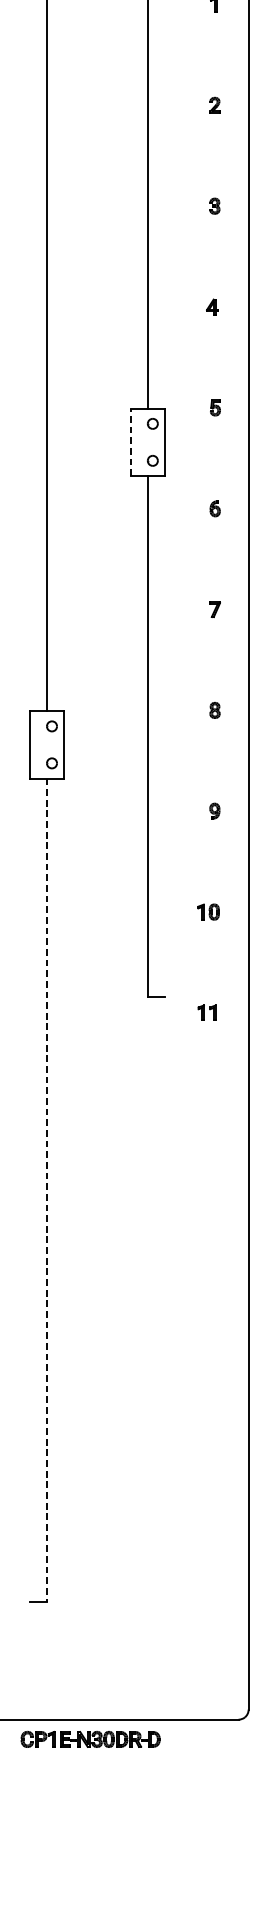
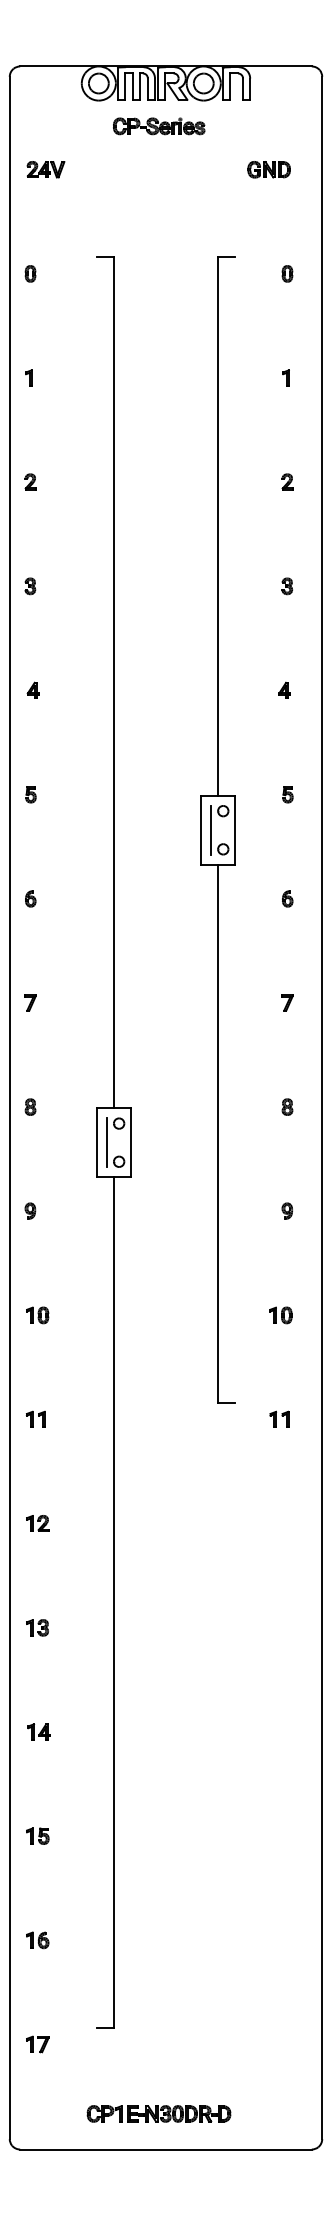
line: (141, 441) -> (211, 829), added
line: (130, 442) -> (200, 830), dashed -> solid
line: (39, 744) -> (106, 1142), added
line: (46, 1191) -> (113, 1603), dashed -> solid
part: (90, 1739) -> (158, 2113), moved

